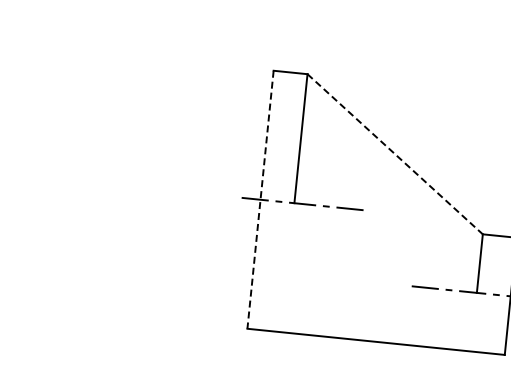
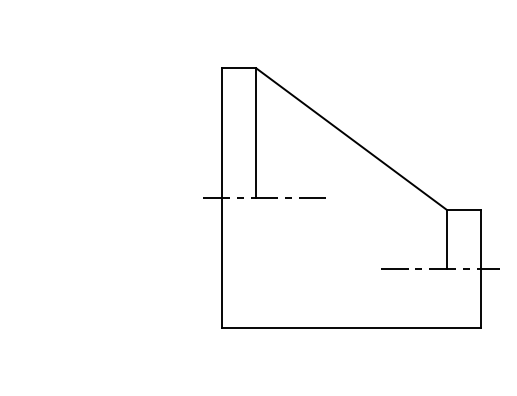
line: (395, 154) -> (351, 139), dashed -> solid
line: (260, 199) -> (222, 197), dashed -> solid

